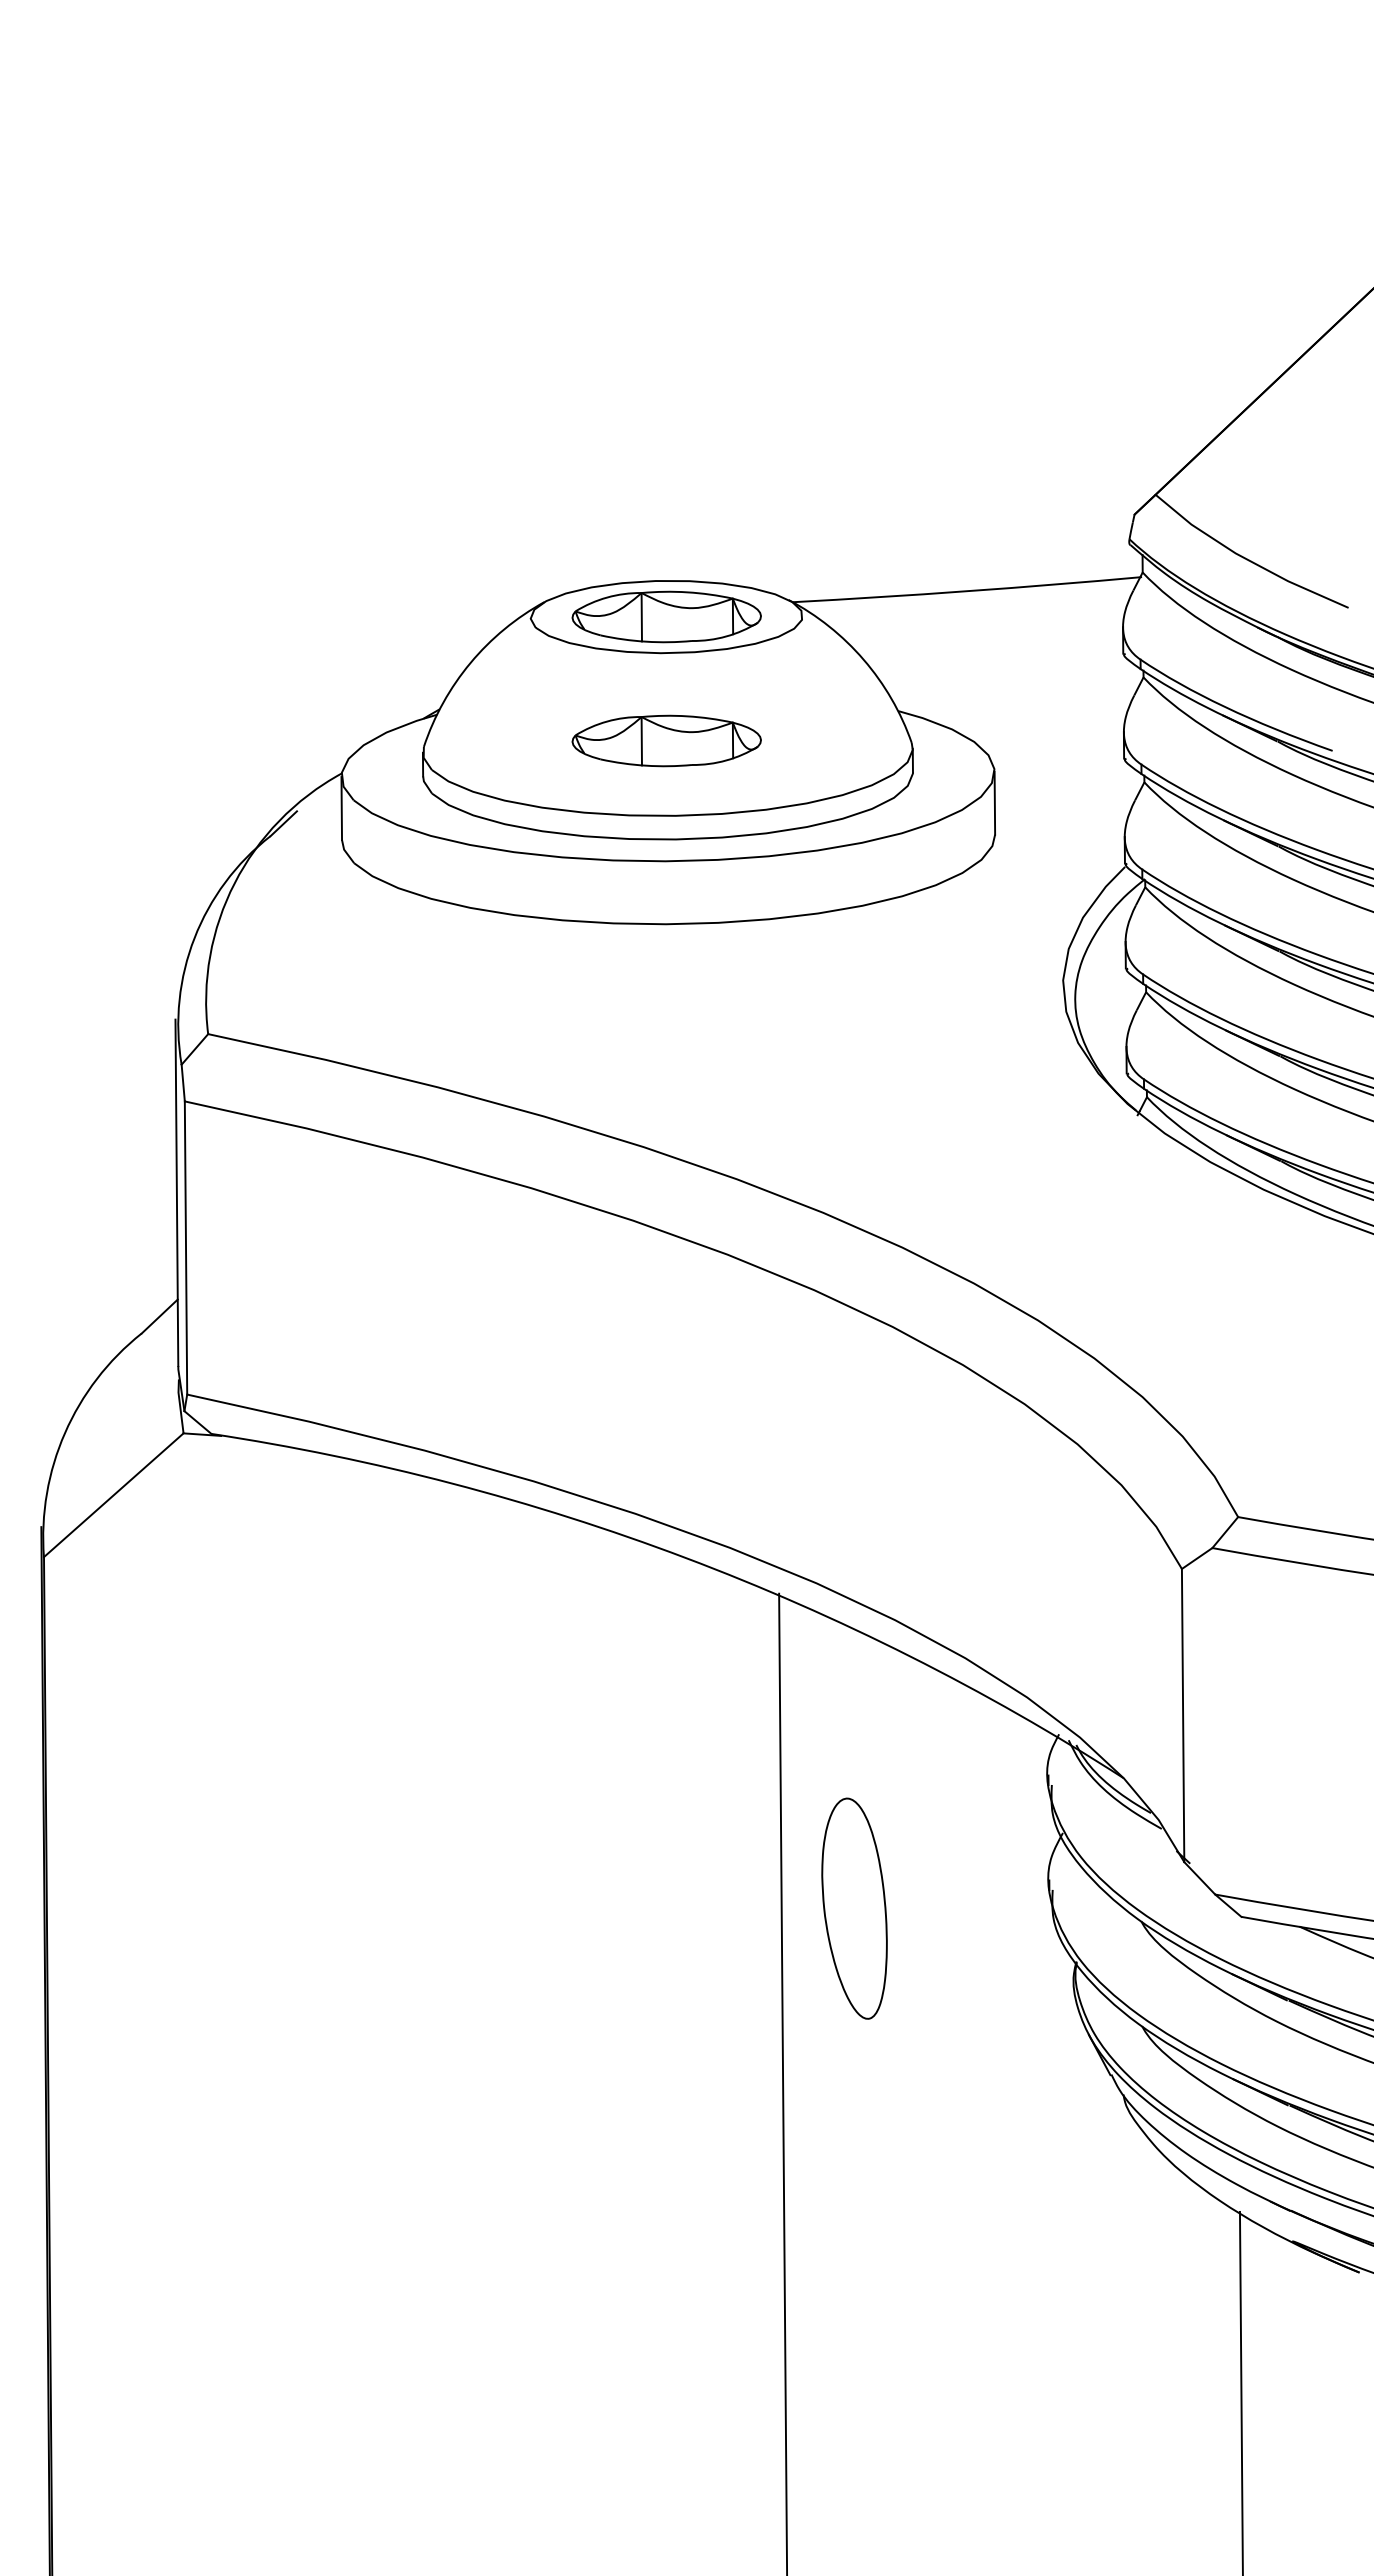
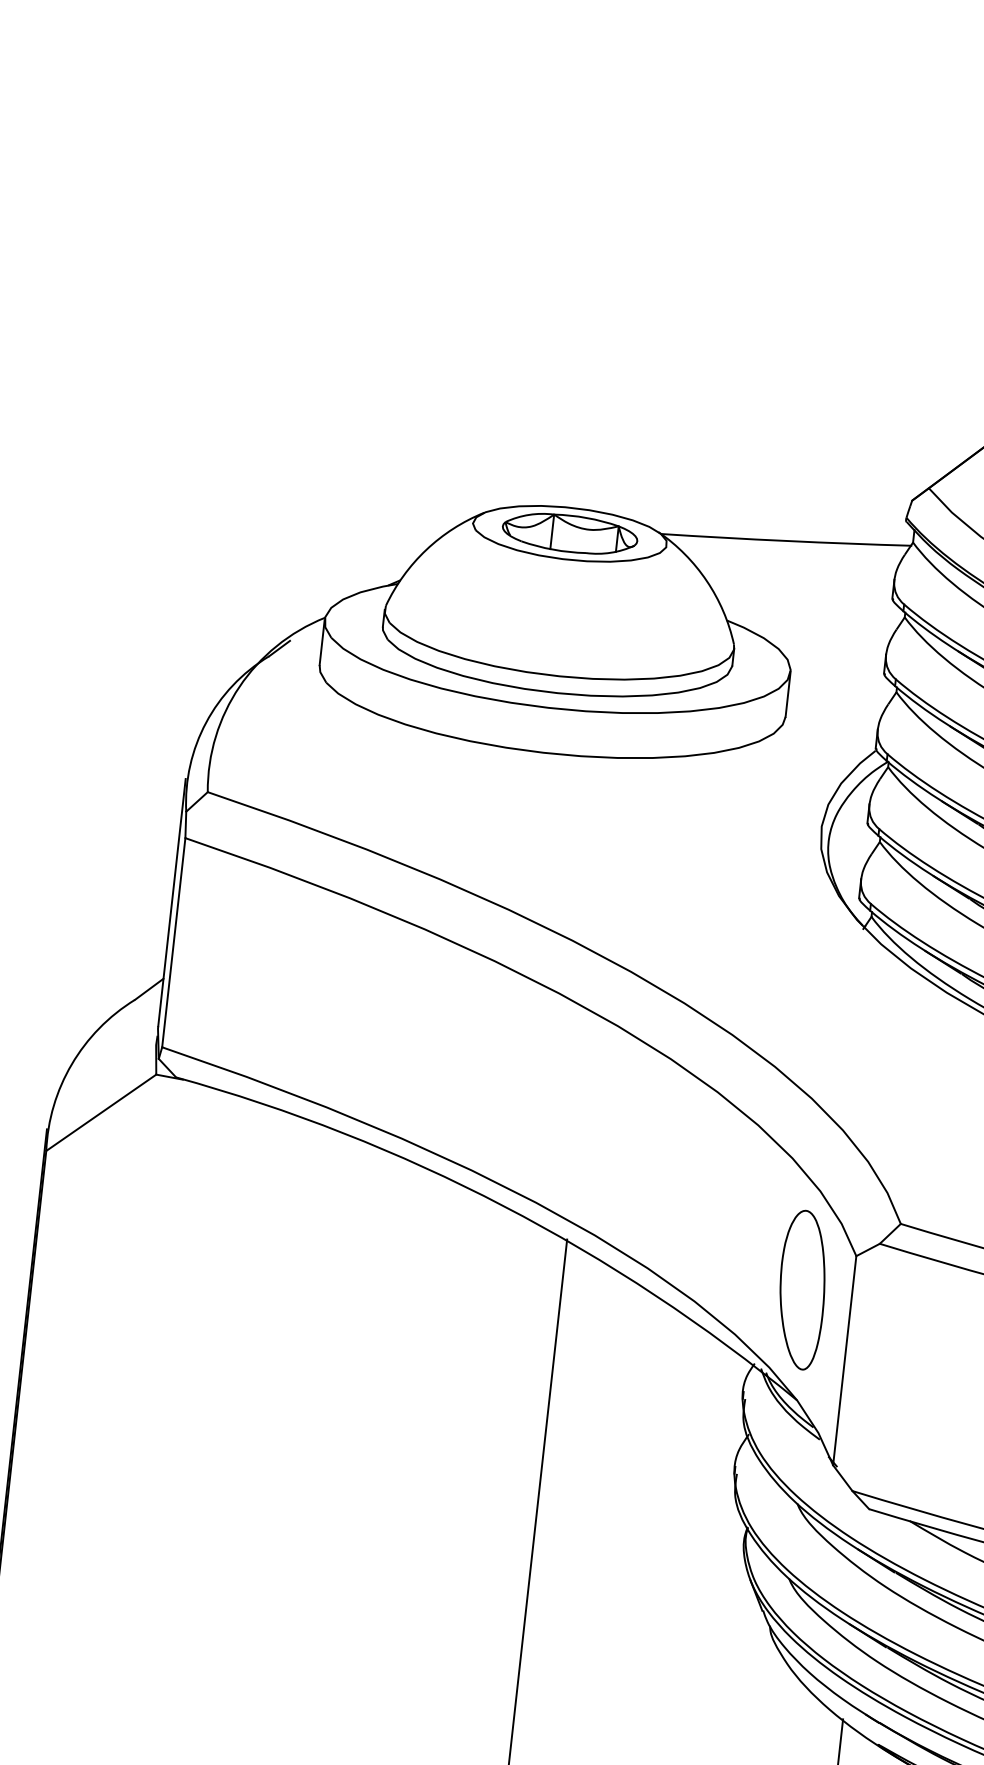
part: (666, 740) -> (559, 621), removed
part: (854, 1908) -> (802, 1289), moved

